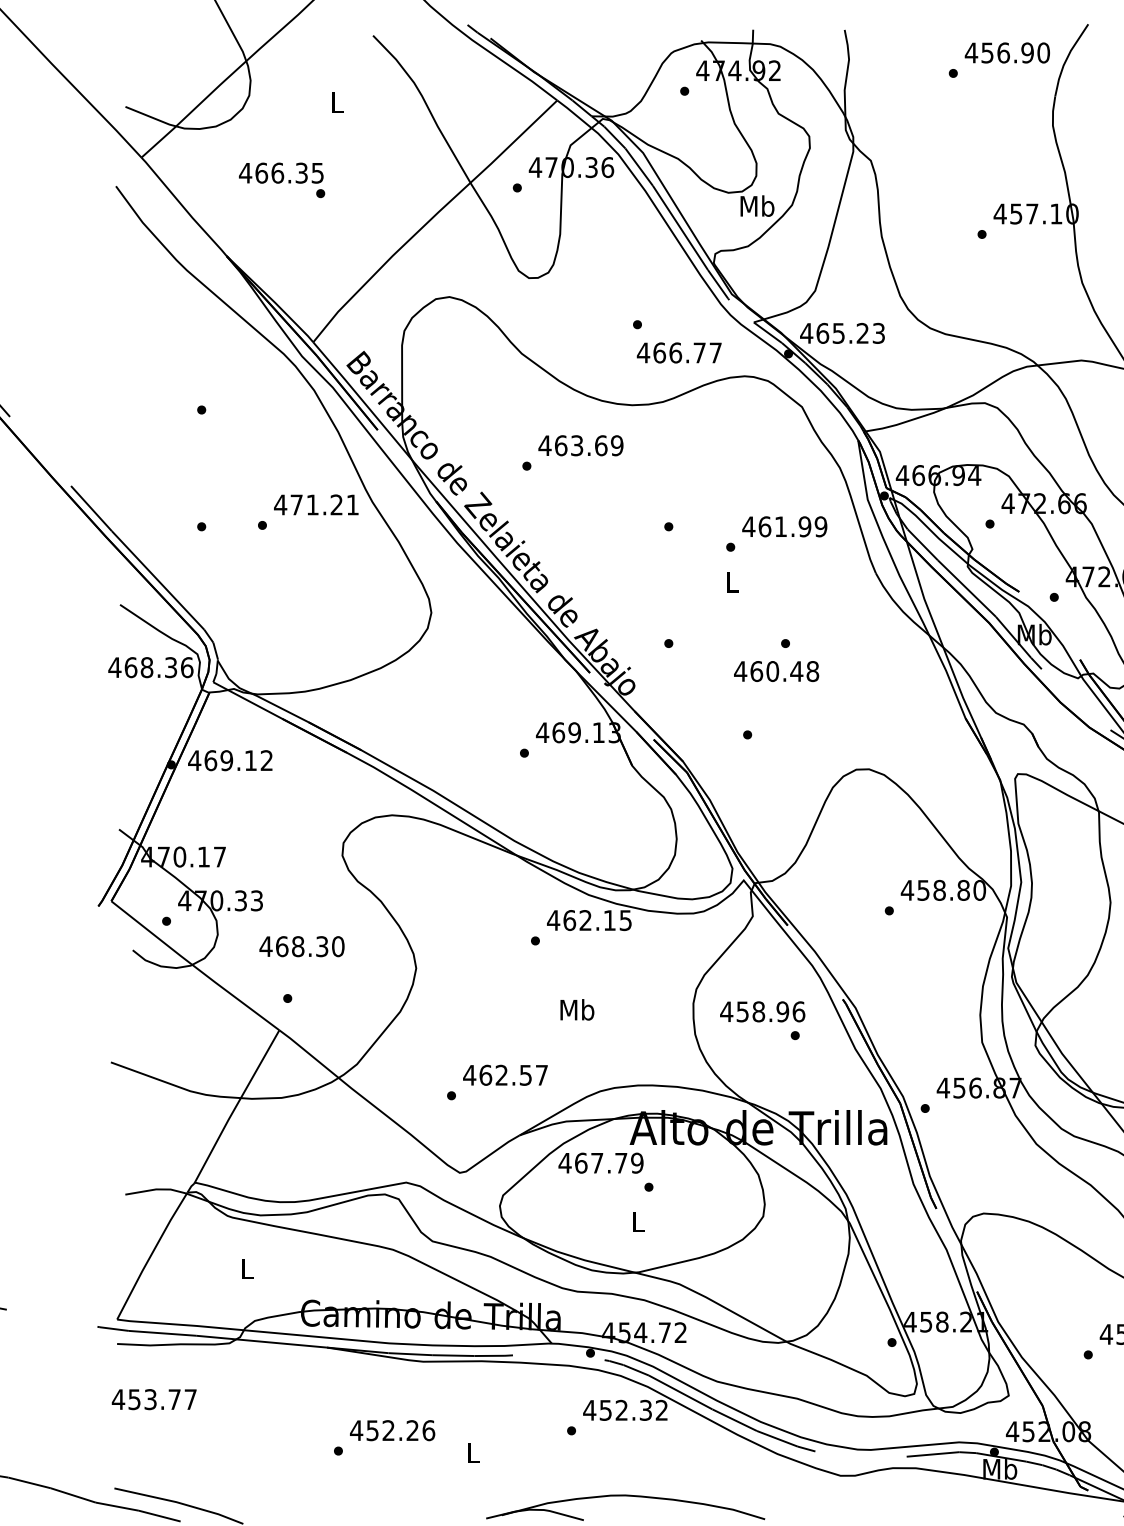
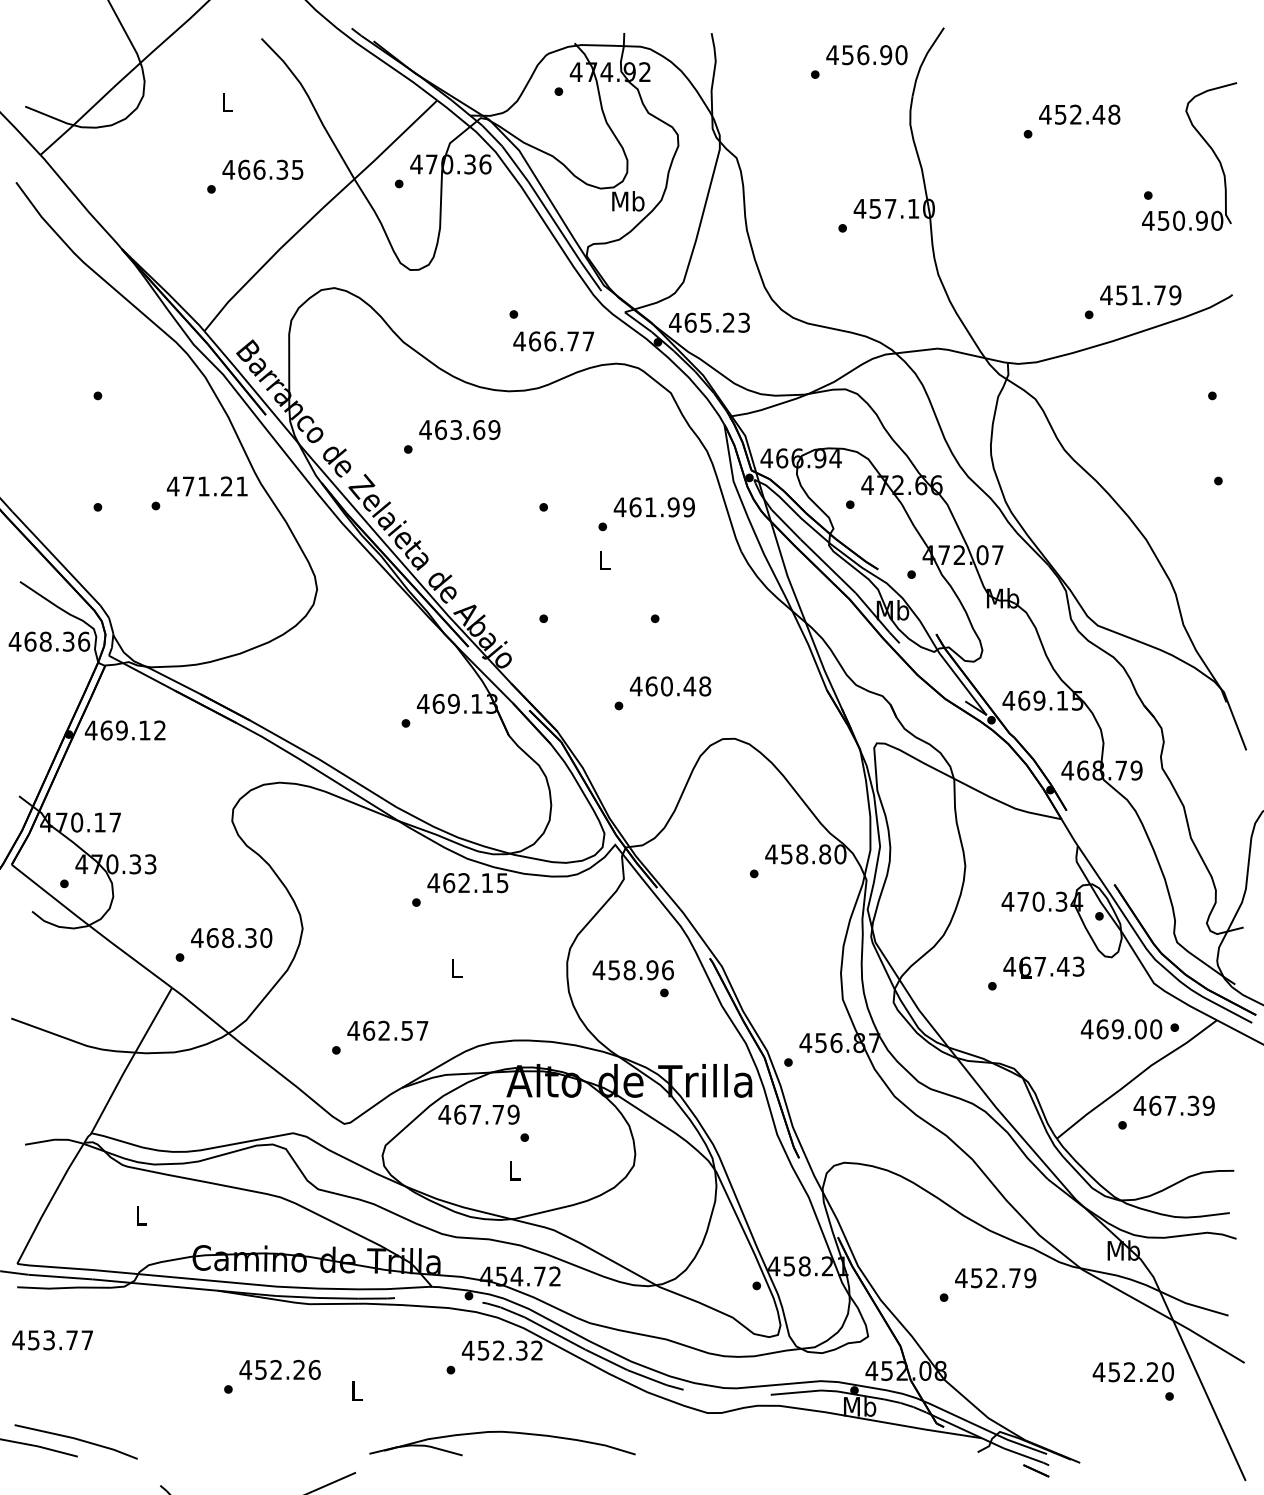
text: (280, 172) -> (262, 169), moved
text: (776, 671) -> (670, 686), moved
text: (301, 947) -> (231, 938), moved
text: (577, 1009) -> (456, 968), Mb -> L

